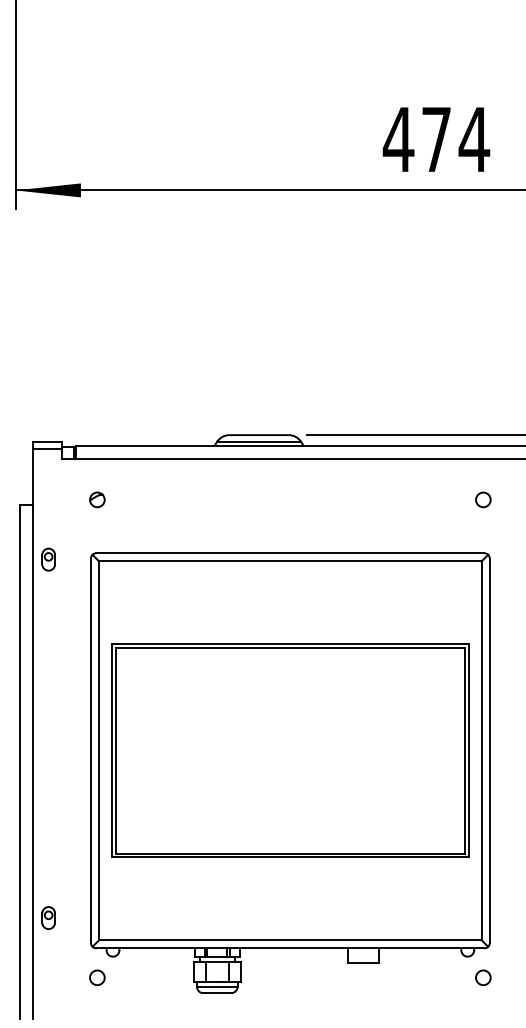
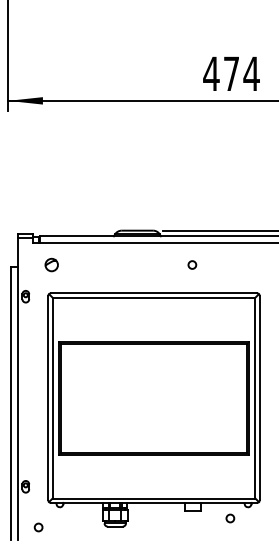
part: (97, 498) -> (51, 264), size x1.6
circle: (483, 498) -> (192, 264), moved
circle: (97, 977) -> (38, 527), moved
circle: (483, 977) -> (230, 518), moved

